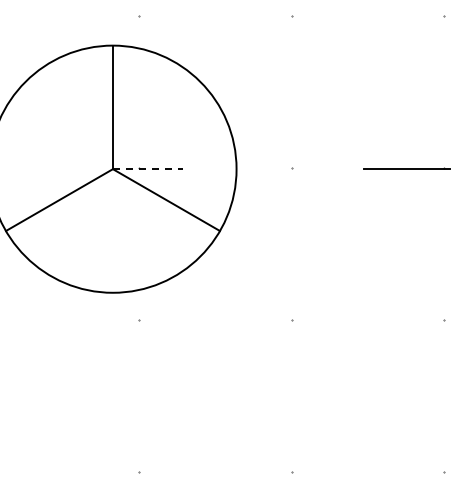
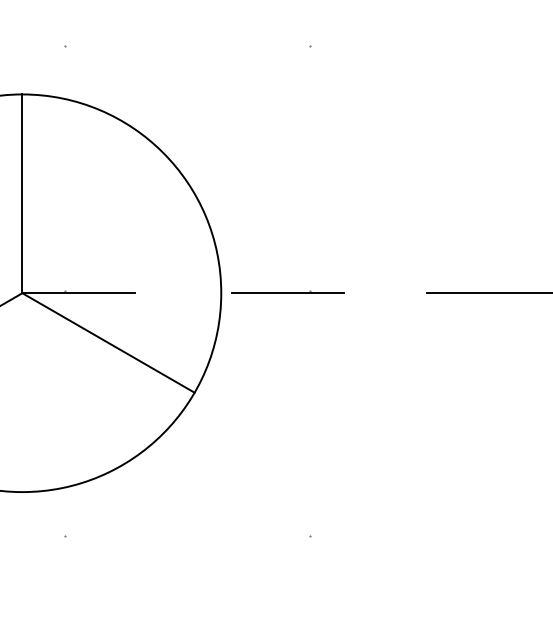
line: (147, 169) -> (77, 293), dashed -> solid
line: (278, 169) -> (288, 293), added

